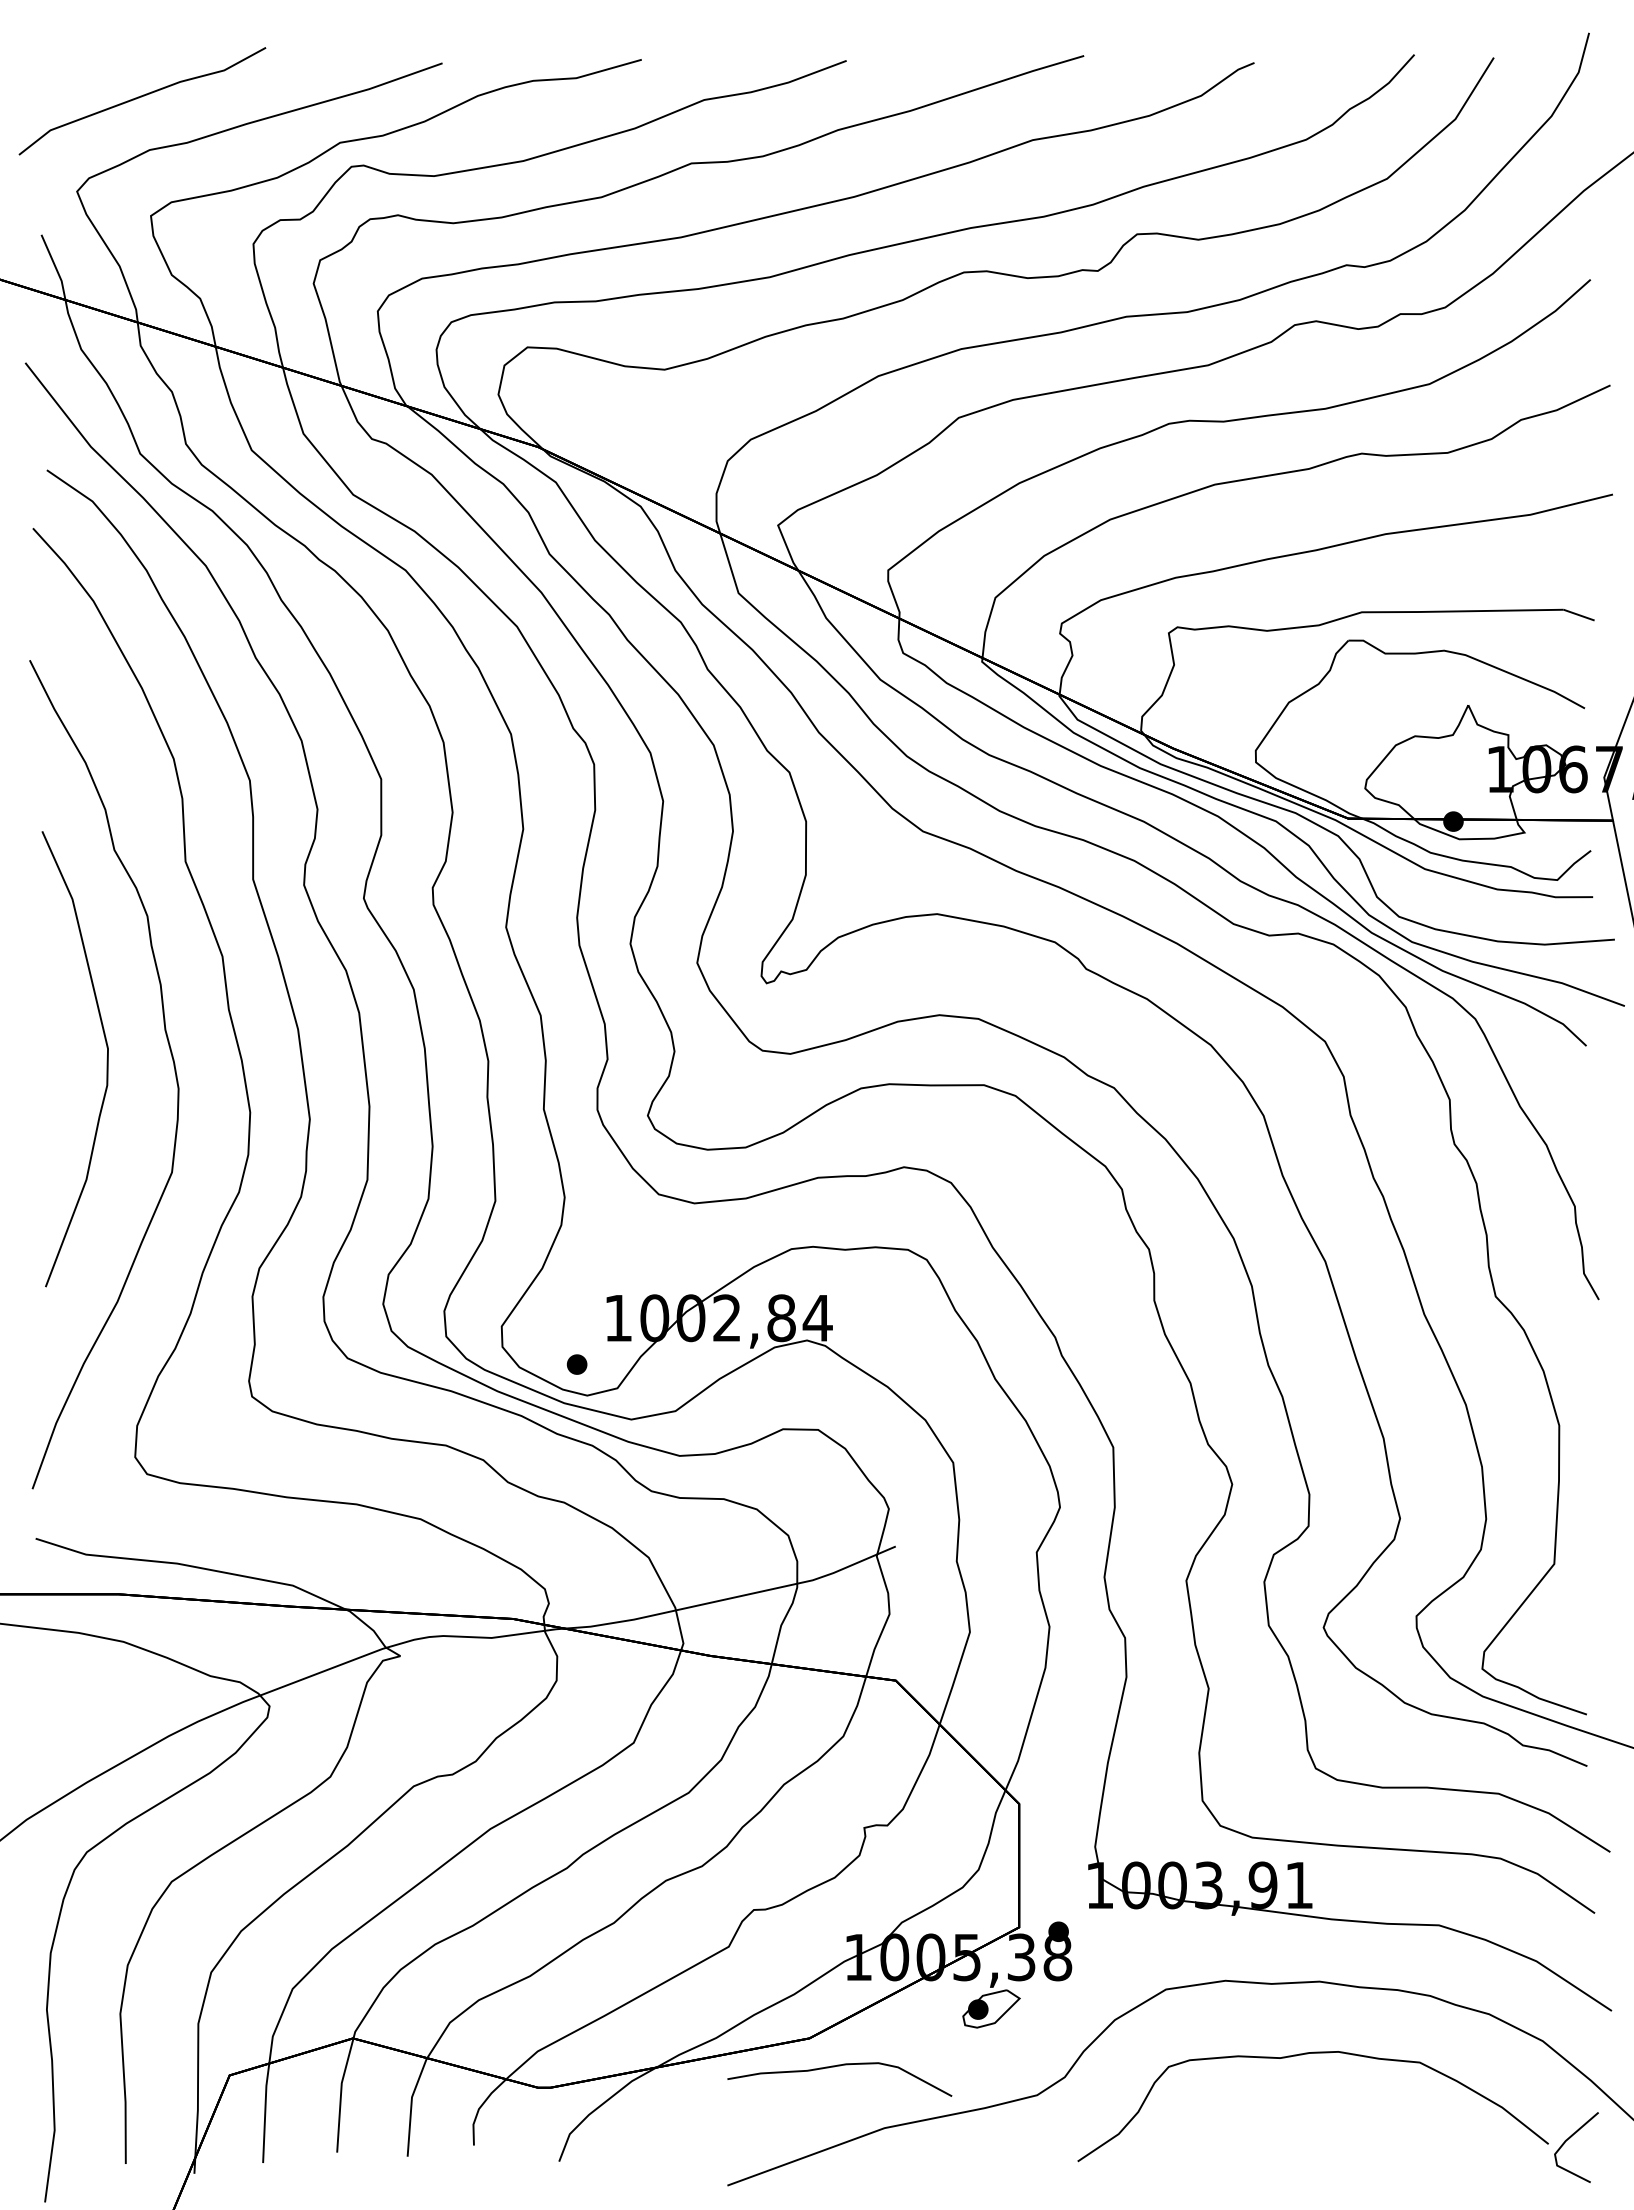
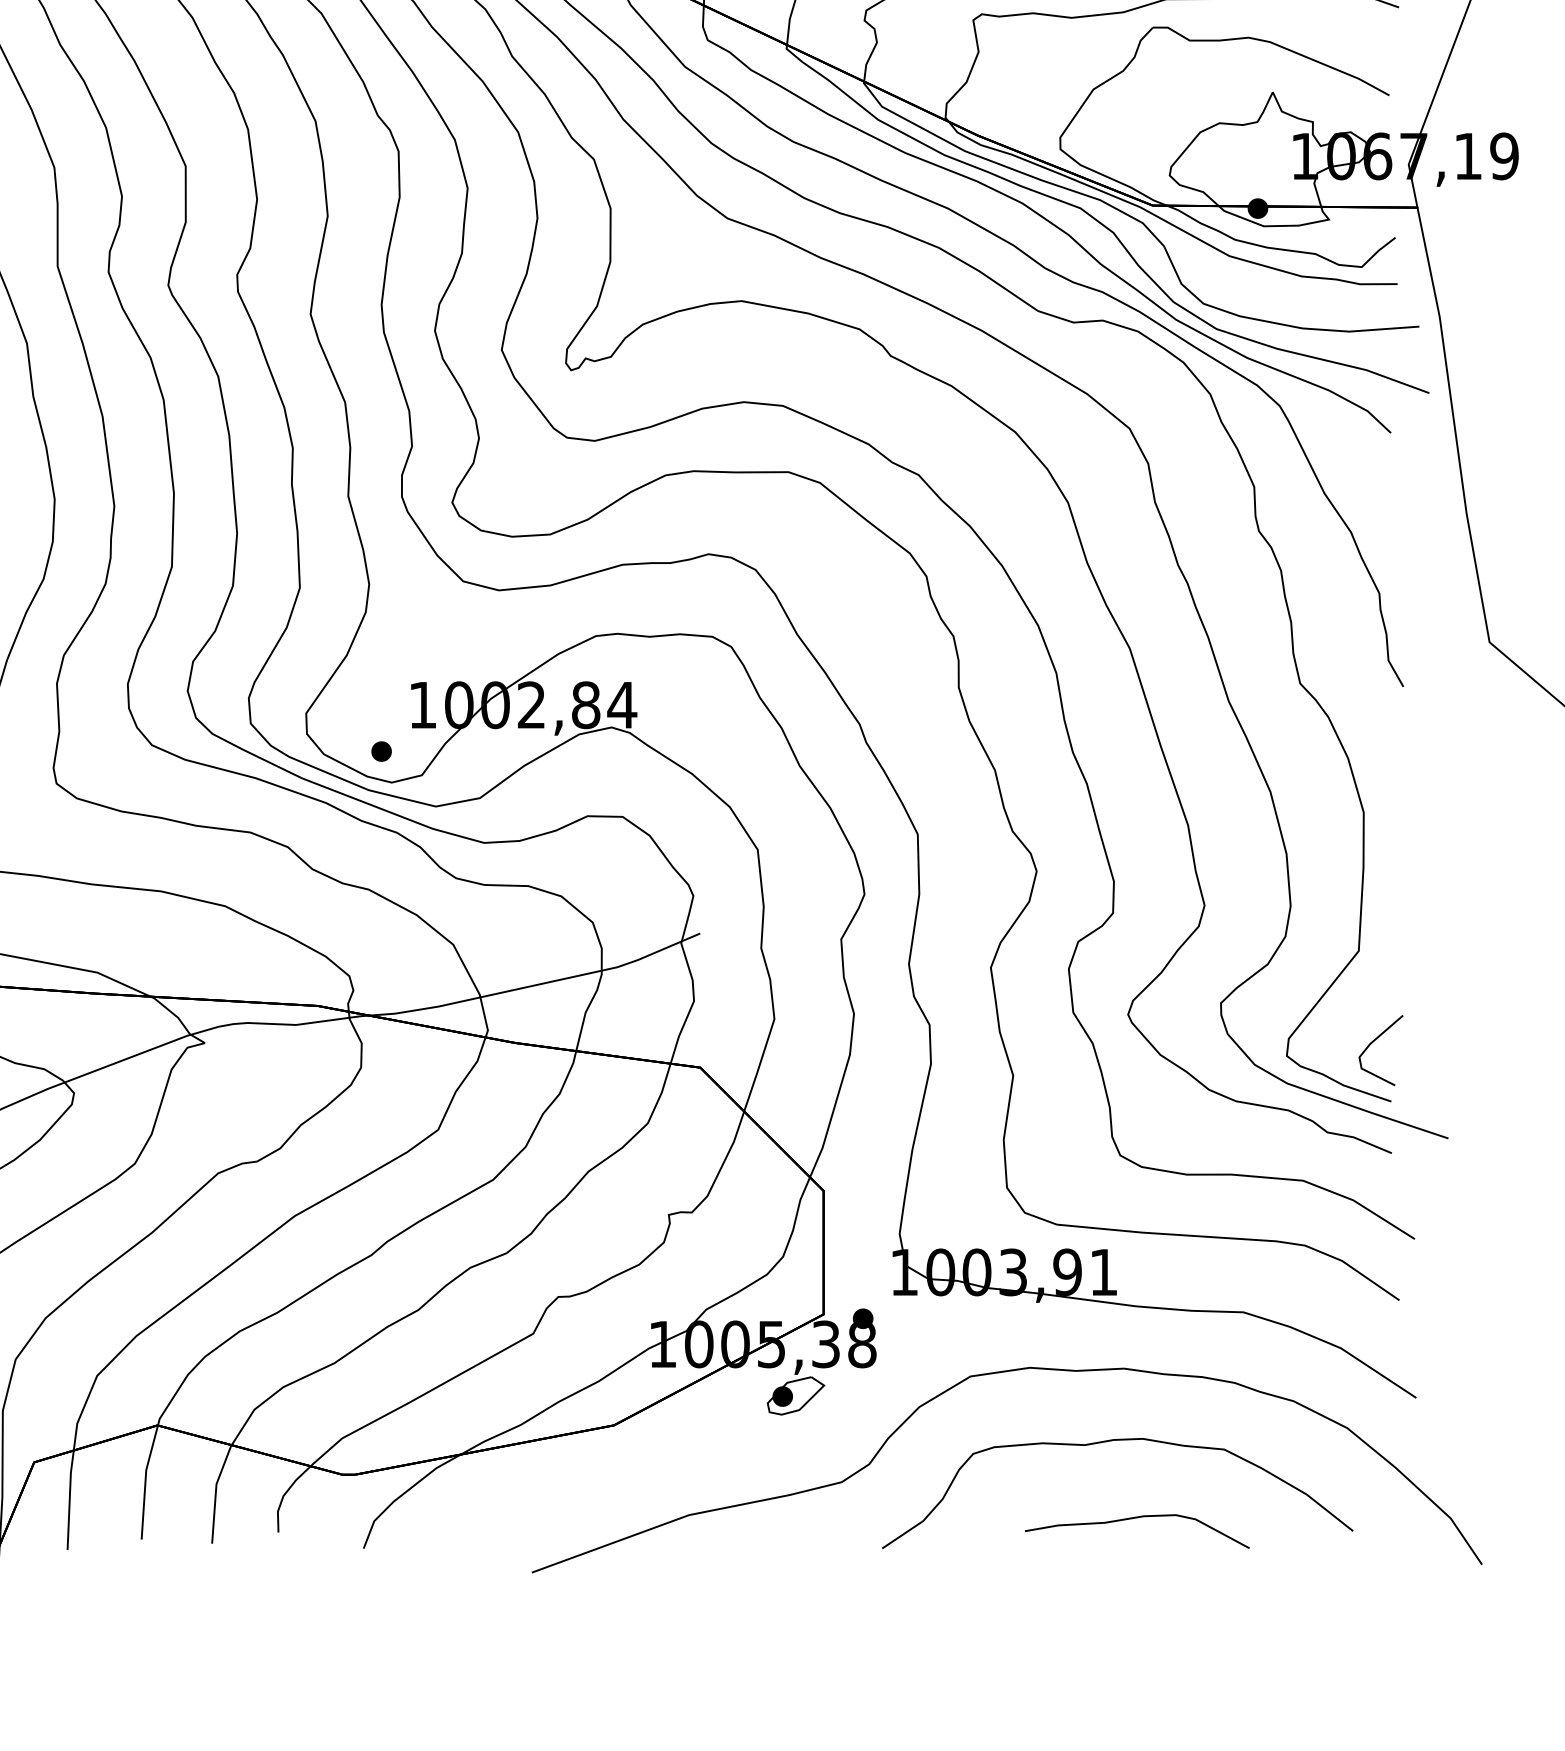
curve: (839, 2066) -> (1136, 1518), moved
line: (1569, 2139) -> (1373, 1042), moved

